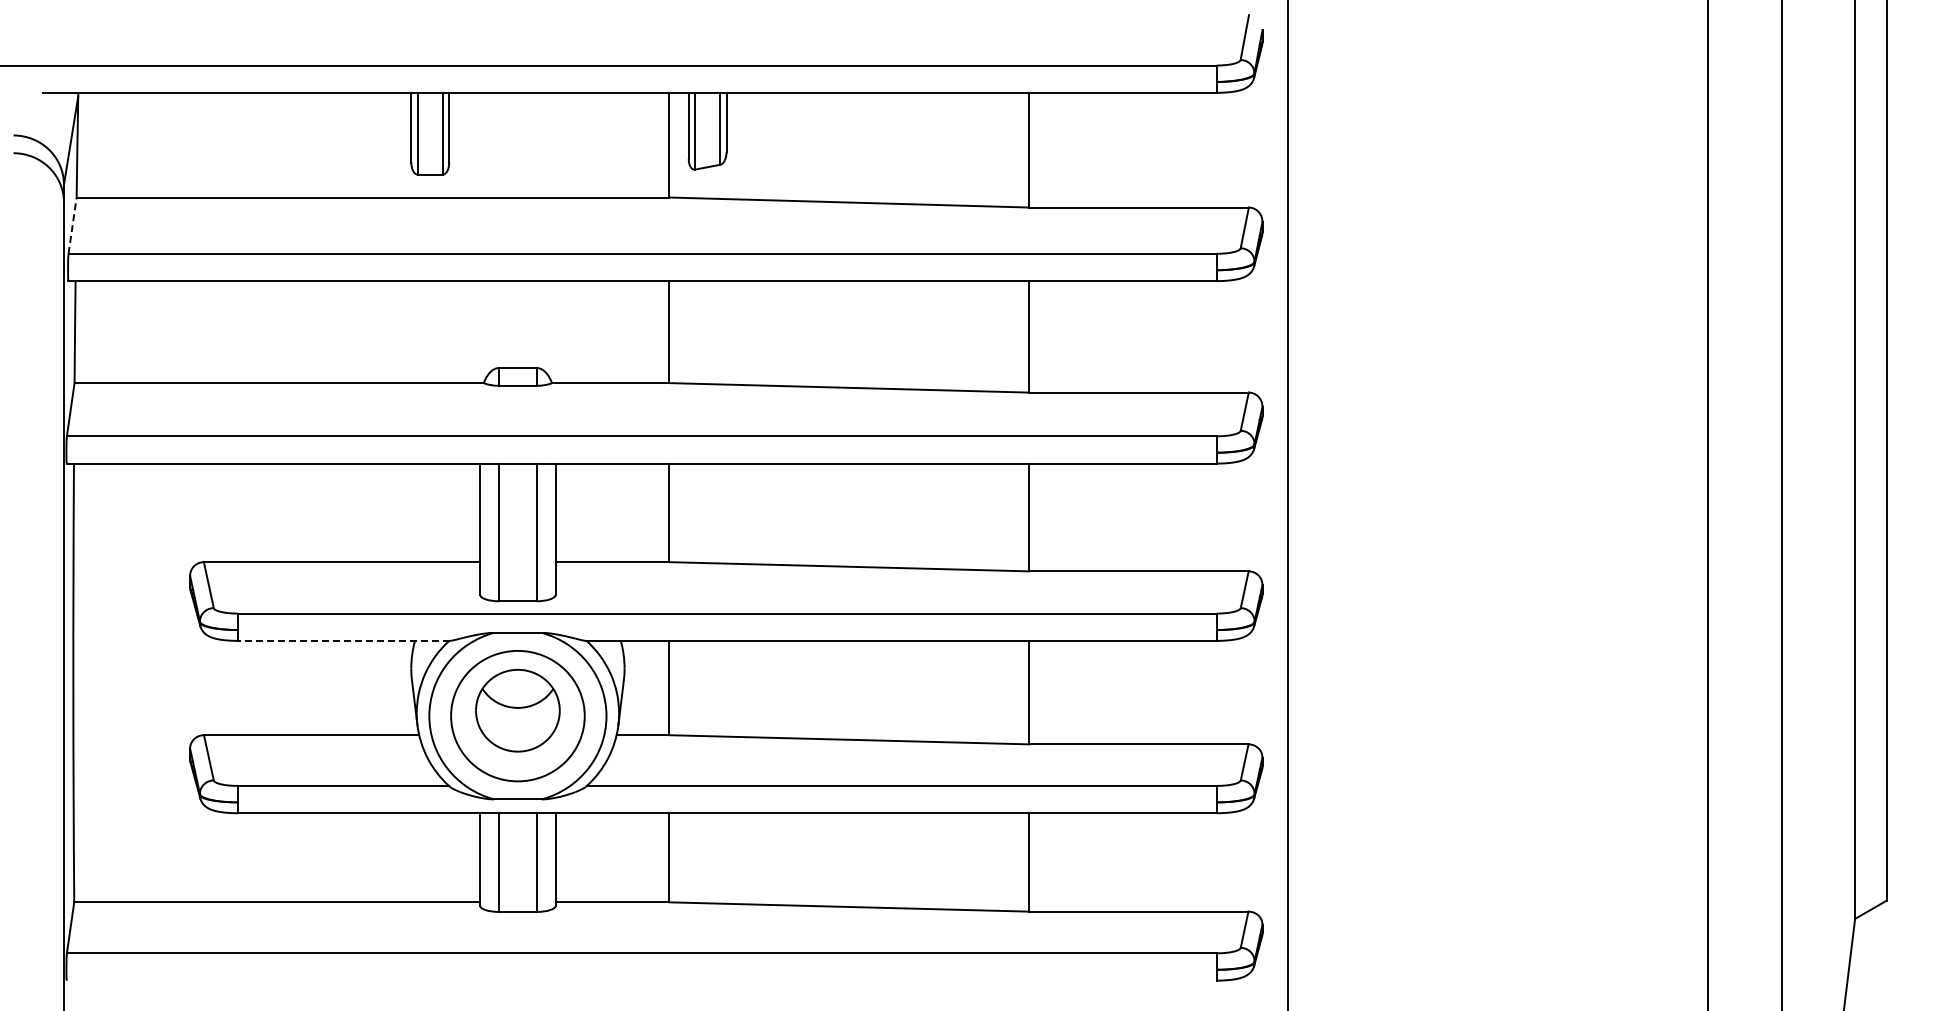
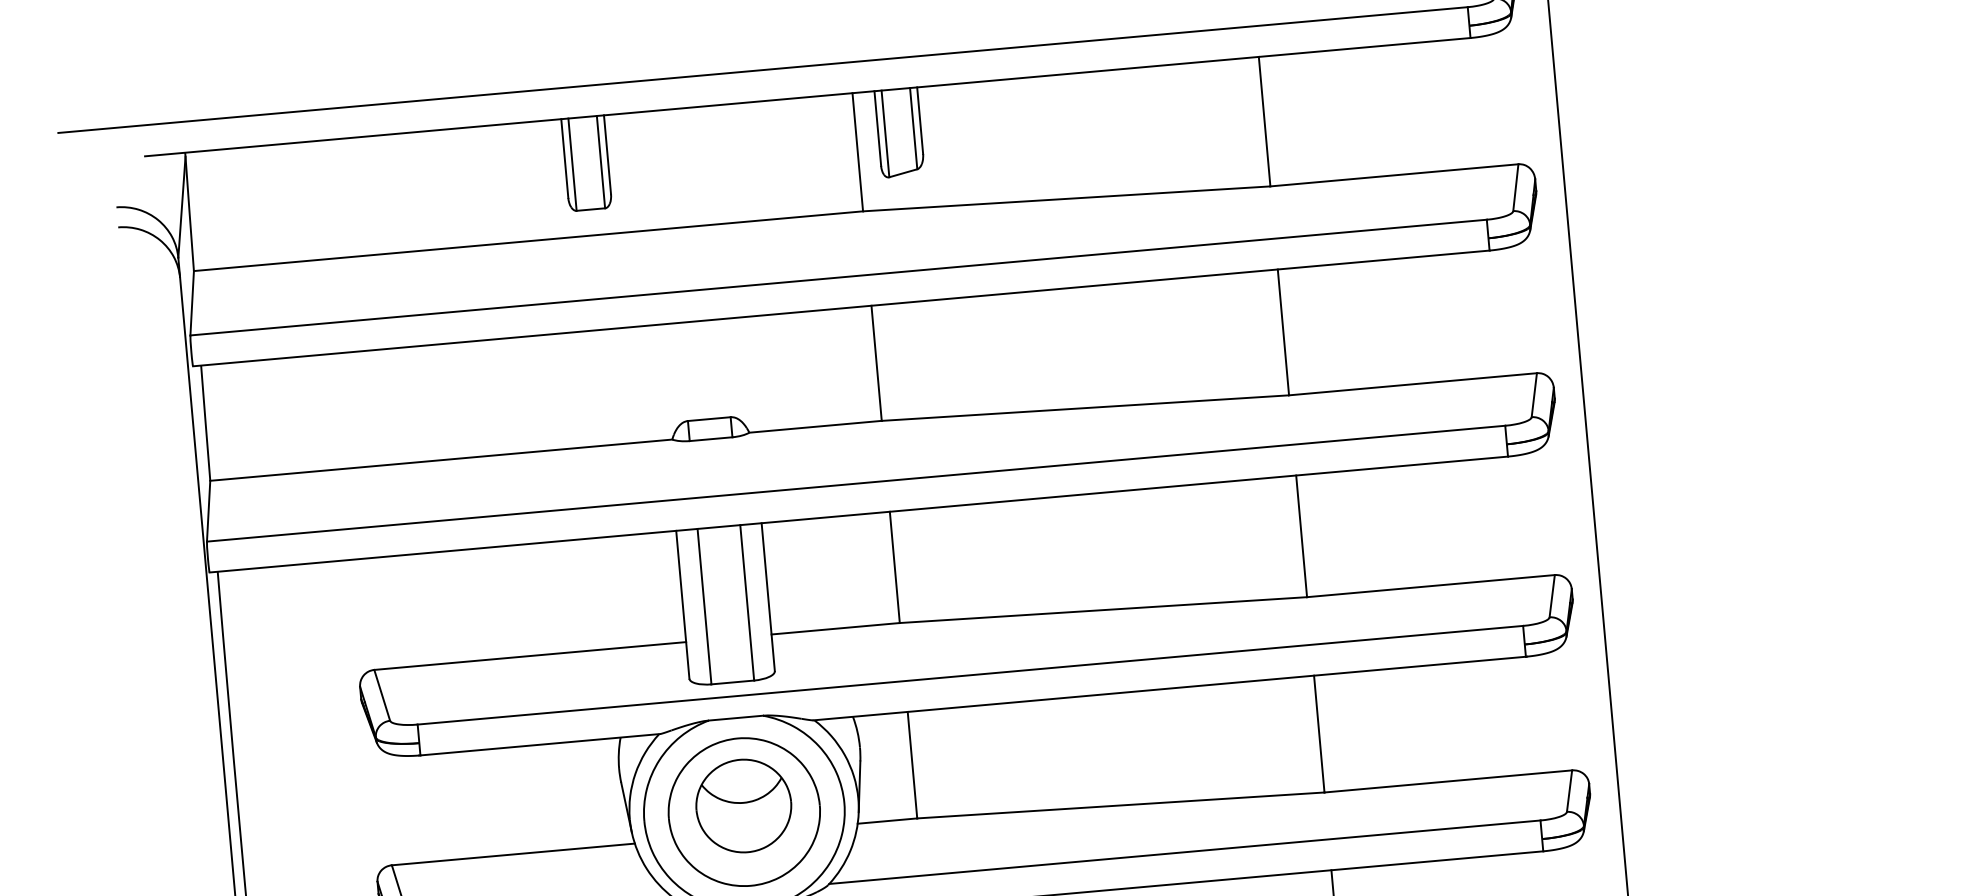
line: (72, 225) -> (192, 303), dashed -> solid
line: (343, 640) -> (539, 744), dashed -> solid

